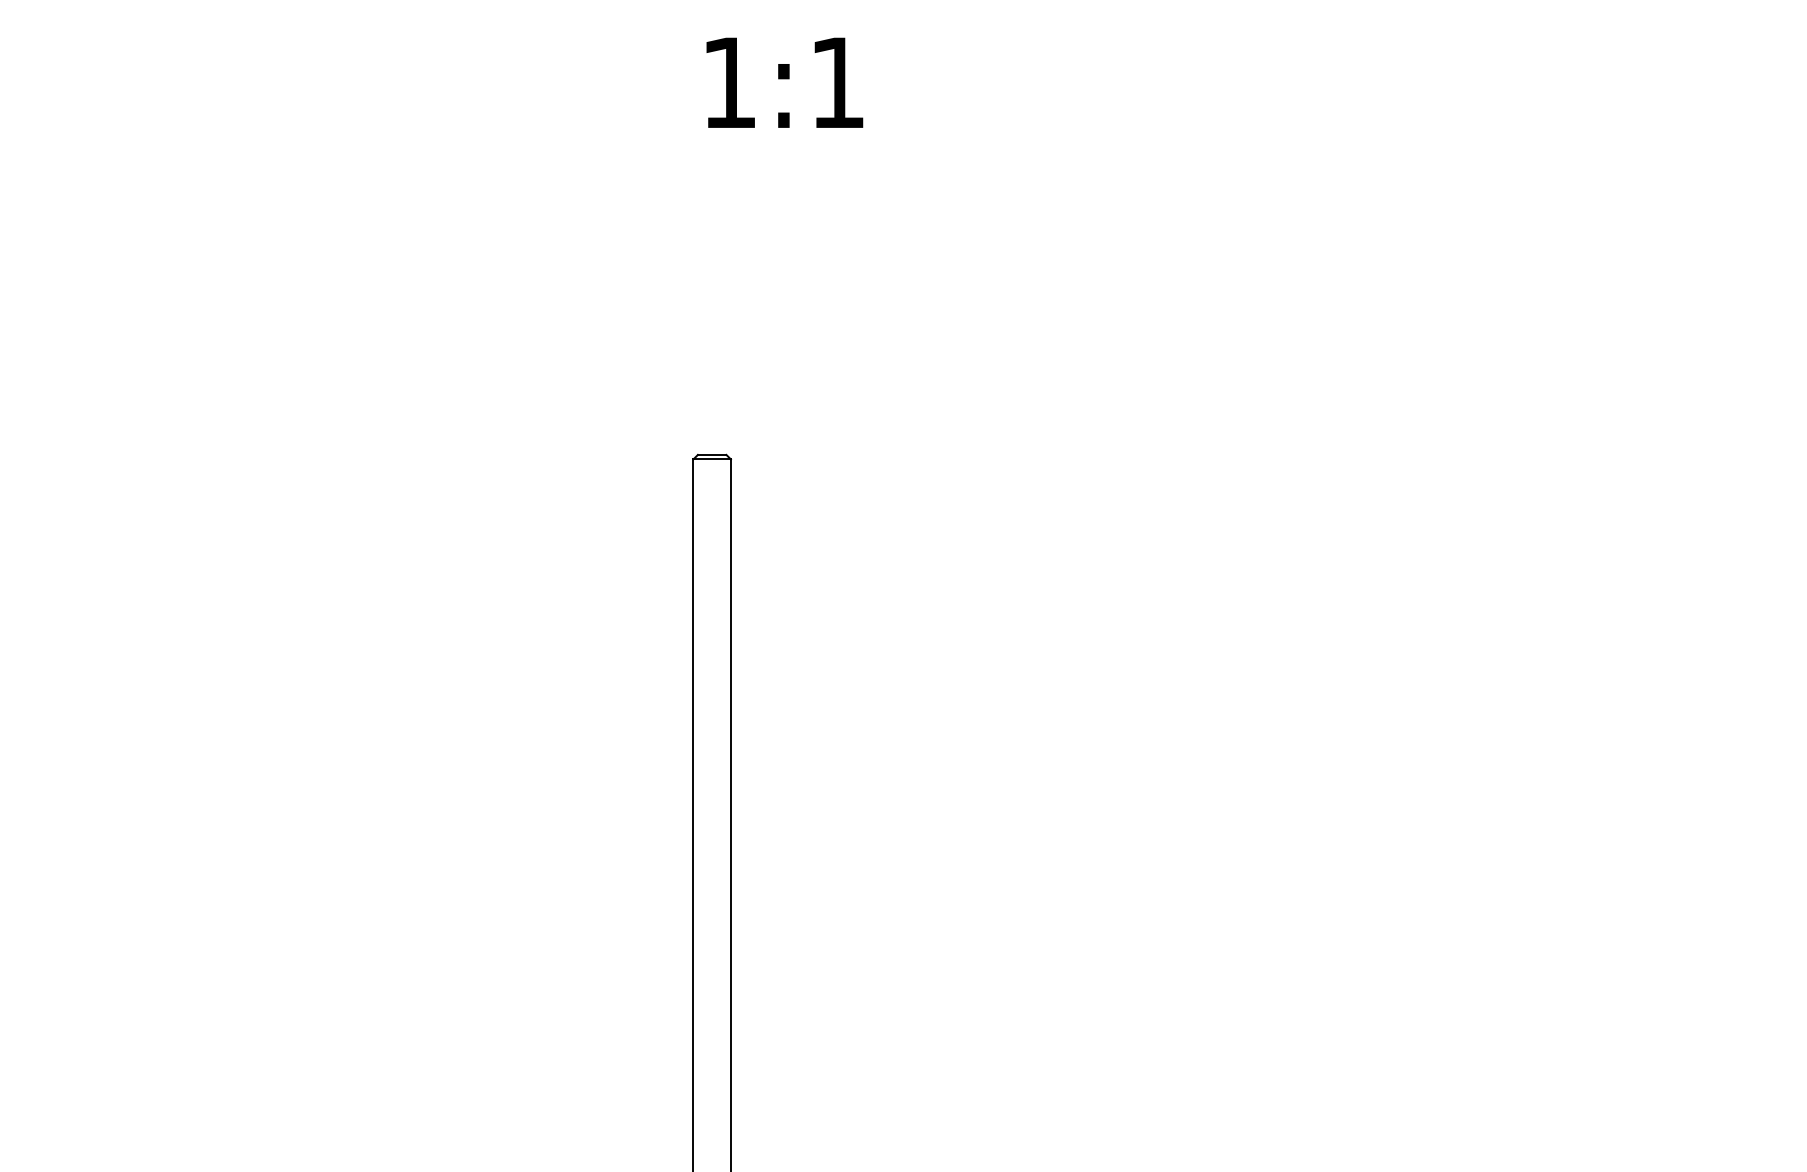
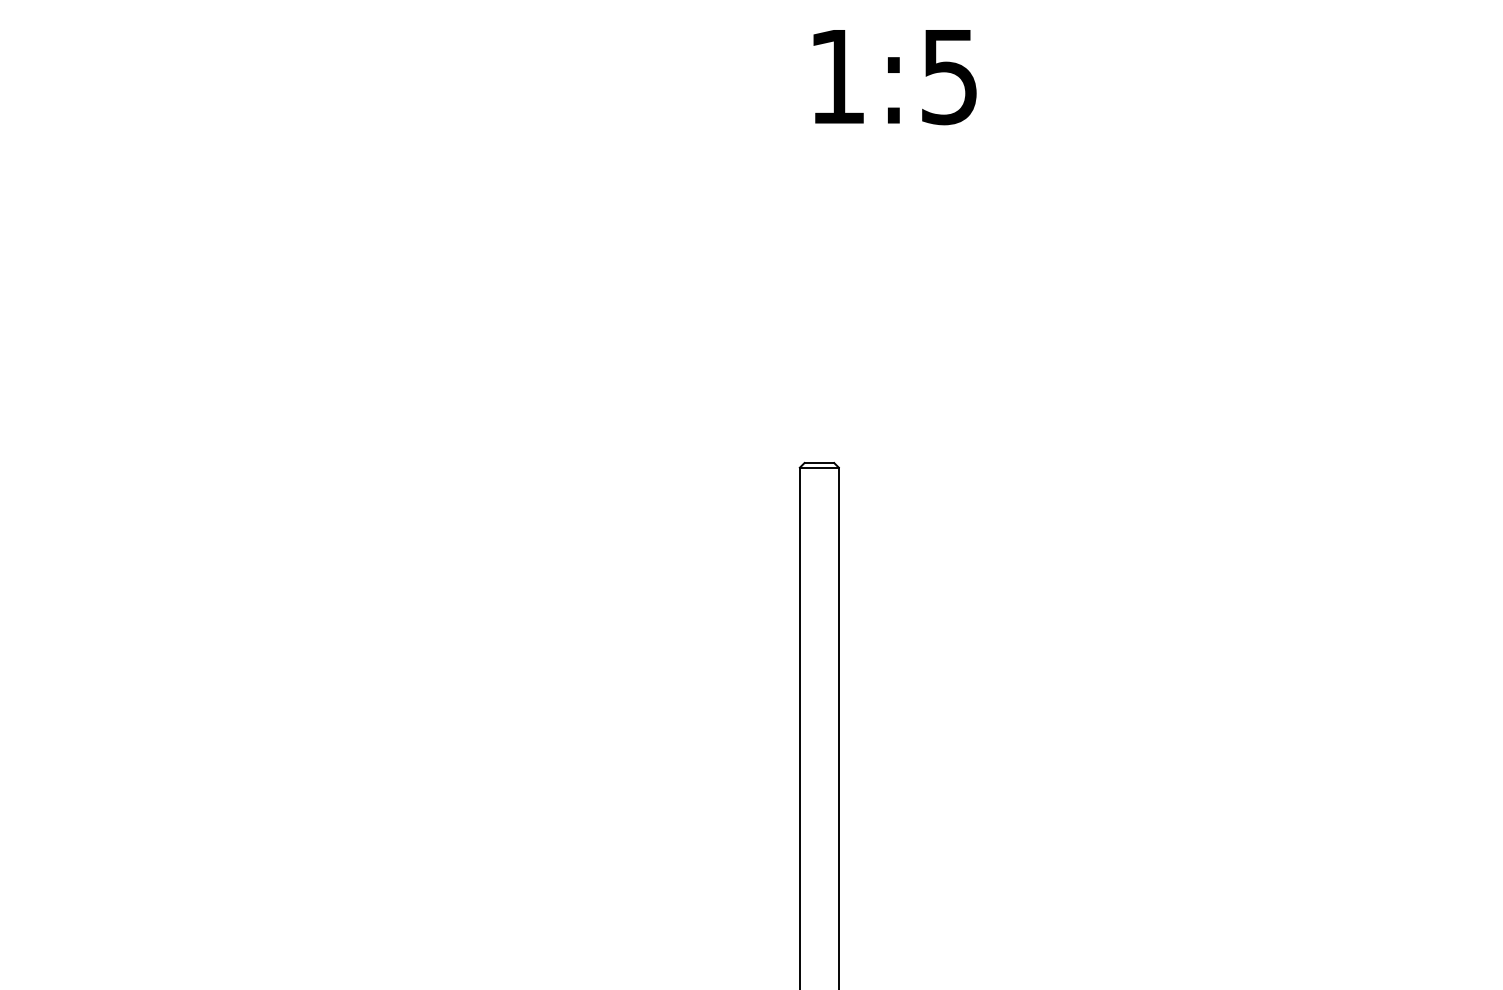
text: (837, 83) -> (949, 77), 1:1 -> 1:5

